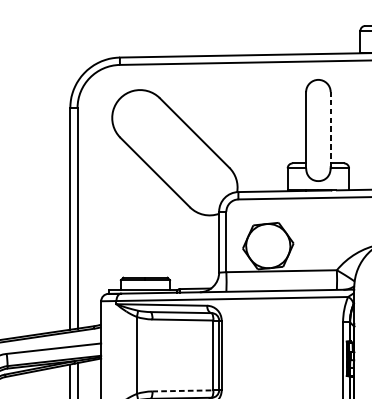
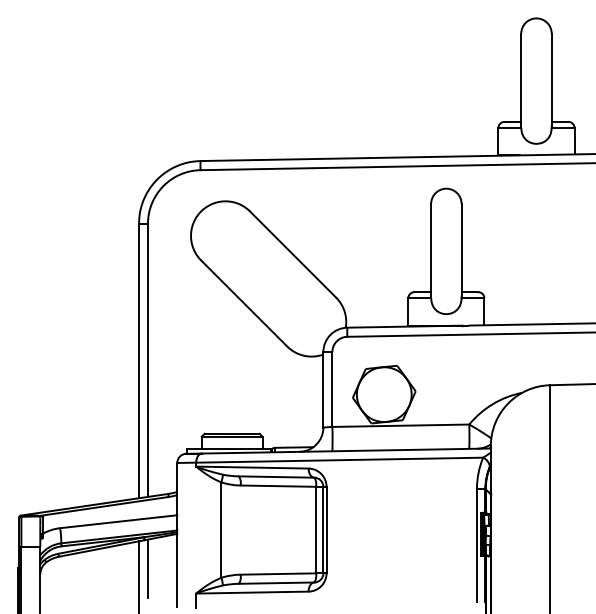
line: (330, 129) -> (461, 250), dashed -> solid
line: (182, 391) -> (278, 574), dashed -> solid

